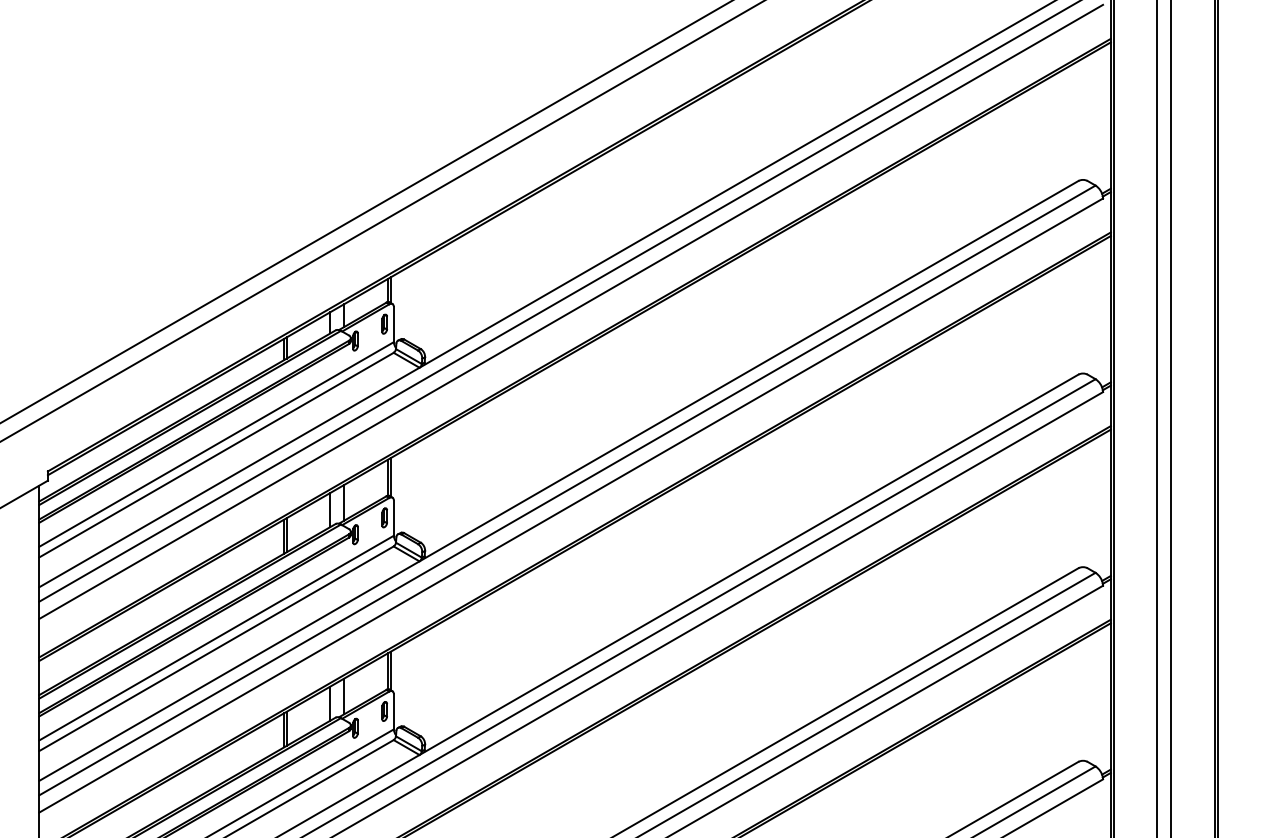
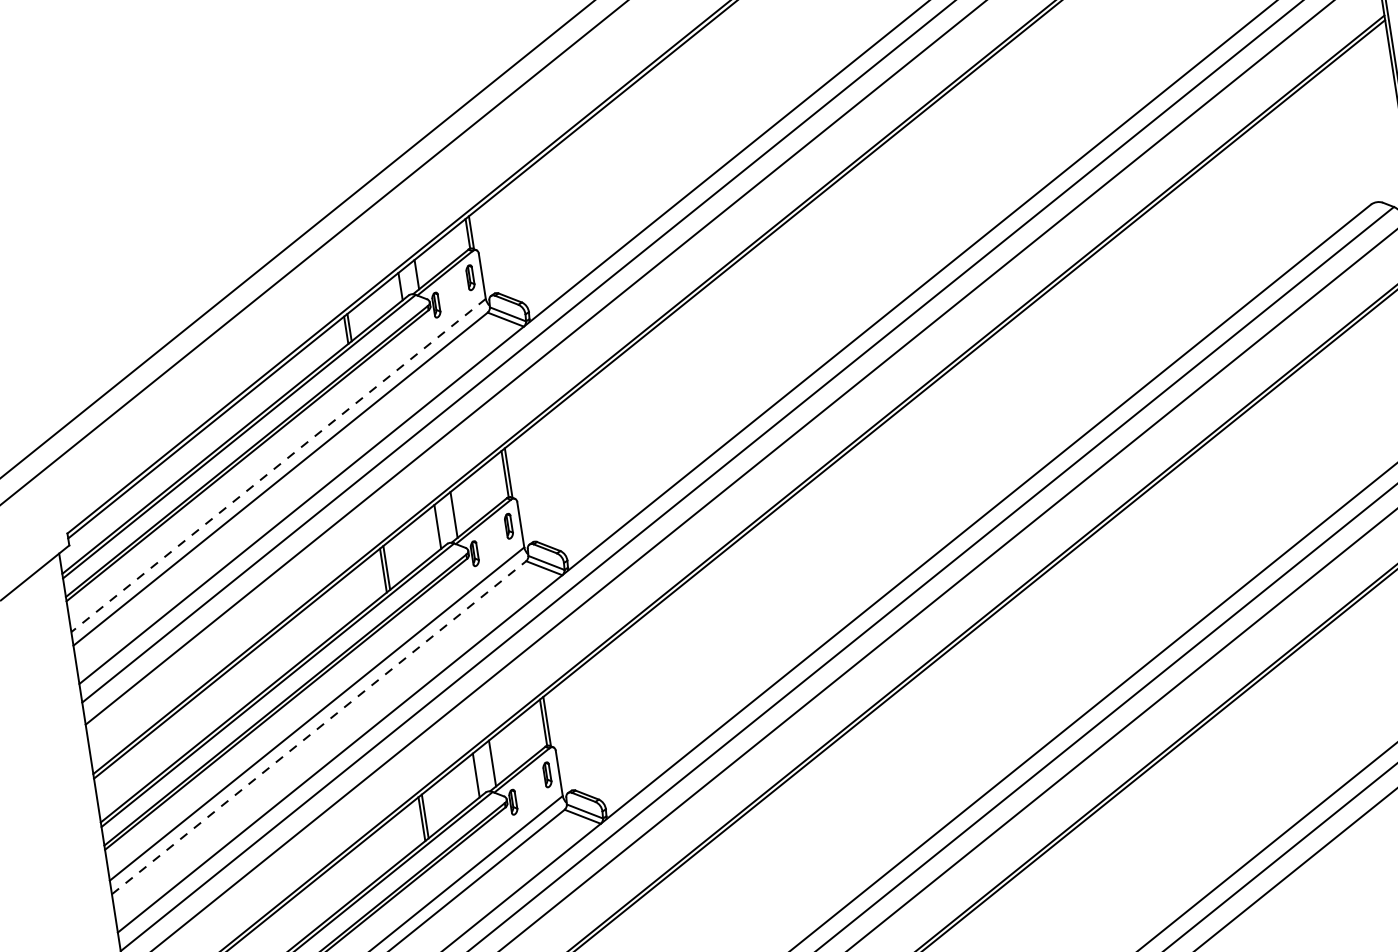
line: (216, 444) -> (278, 465), solid -> dashed
line: (216, 648) -> (319, 727), solid -> dashed

